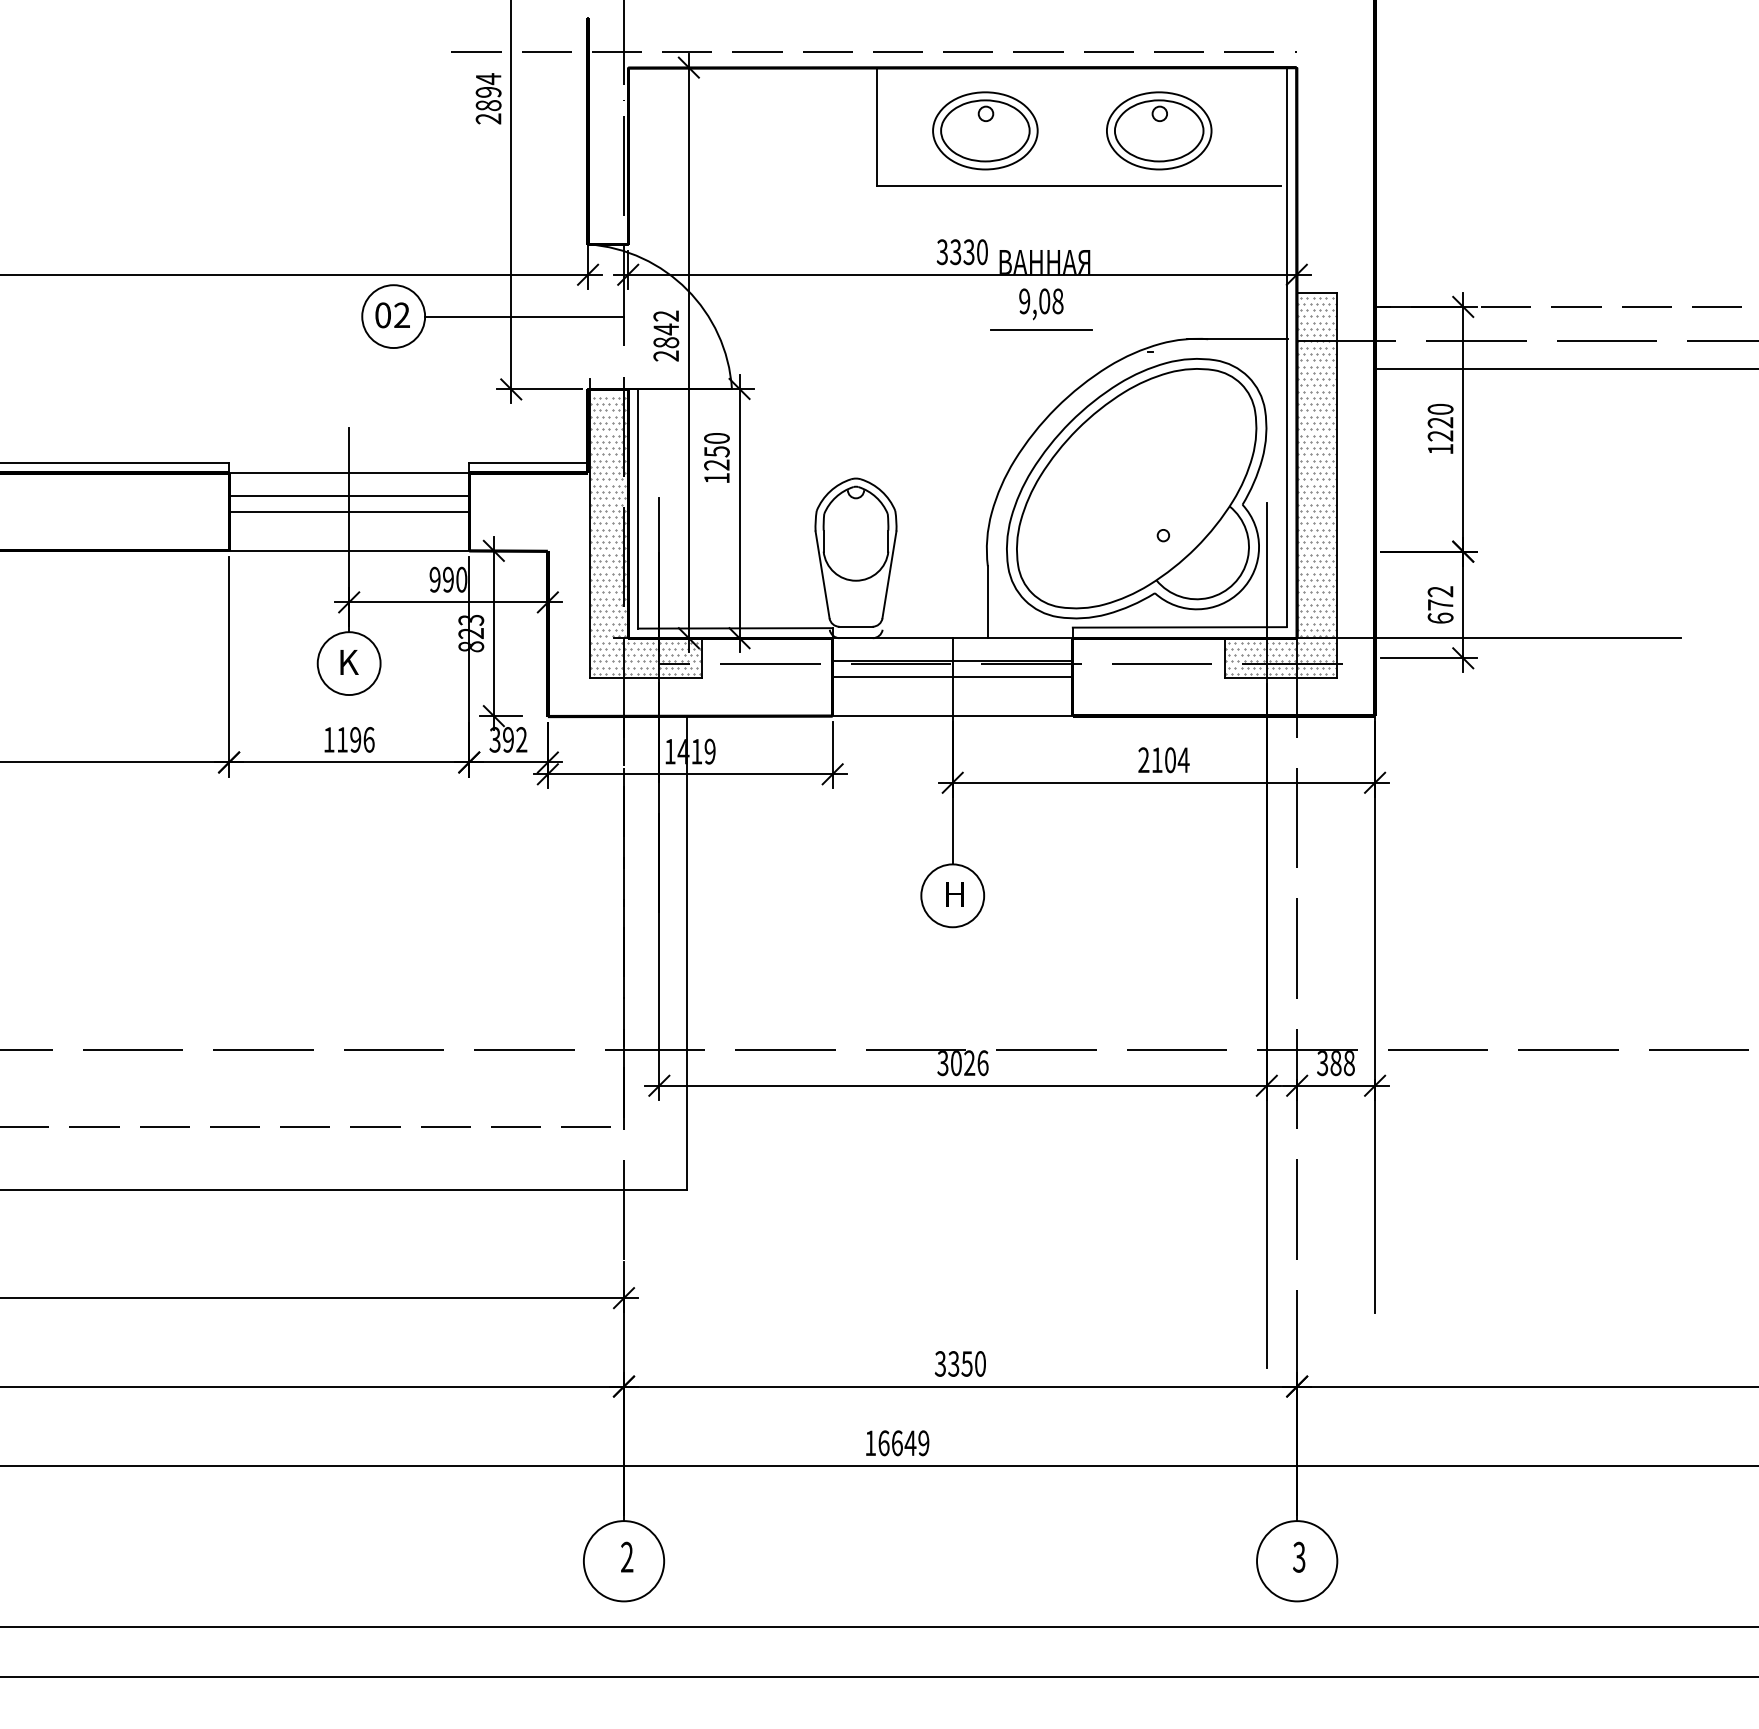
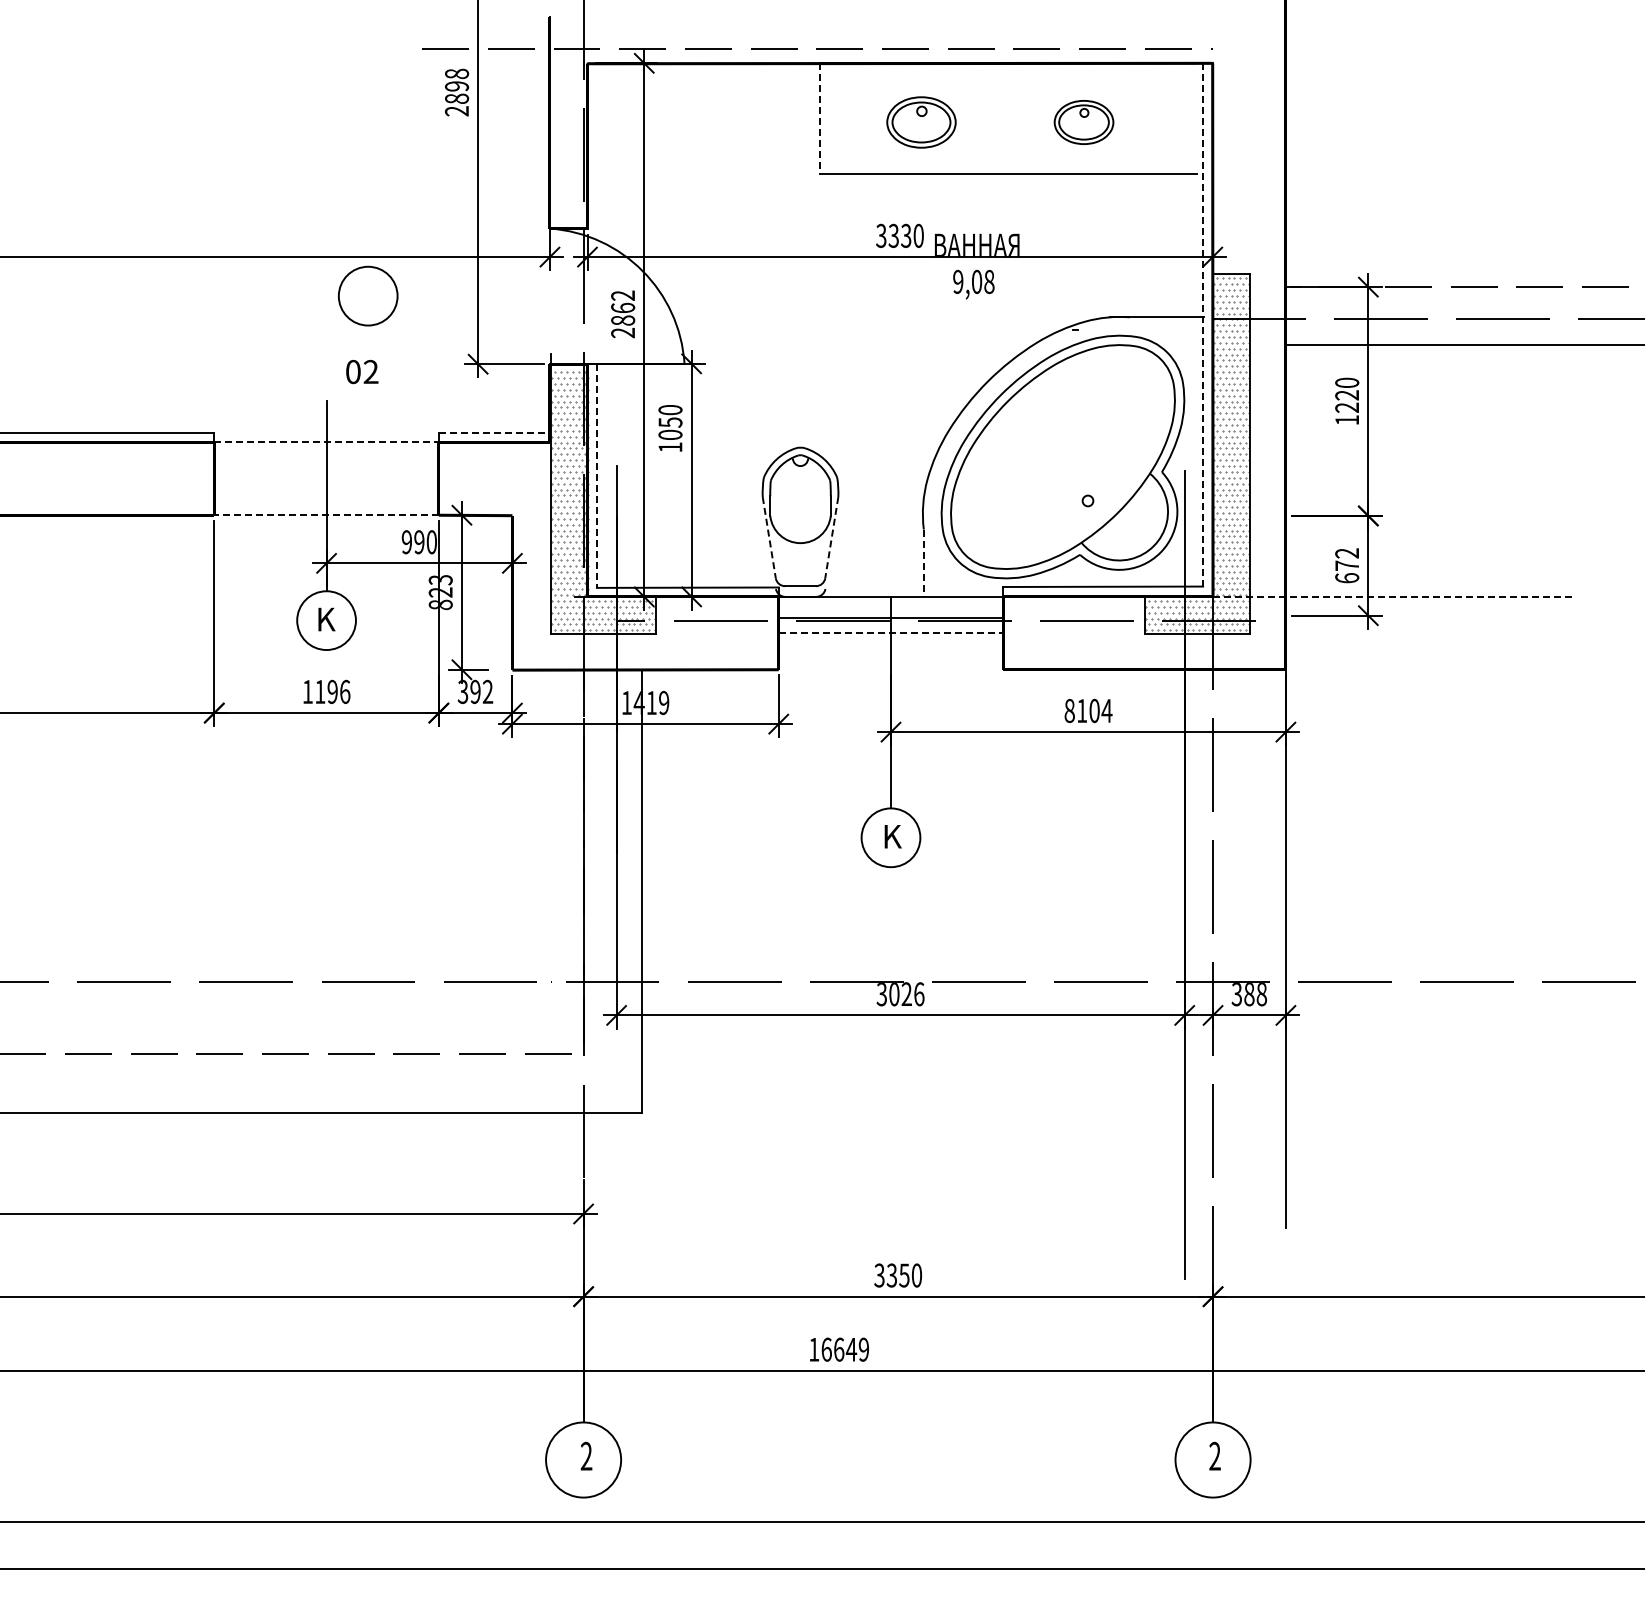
text: (489, 78) -> (457, 73), 2894 -> 2898
line: (877, 127) -> (820, 119), solid -> dashed
part: (985, 130) -> (921, 122), size x0.7
part: (1158, 130) -> (1083, 122), size x0.6
text: (392, 315) -> (362, 372), moved
line: (524, 316) -> (490, 296), removed
text: (666, 328) -> (623, 307), 2842 -> 2862
line: (1040, 329) -> (973, 308), removed
line: (1286, 346) -> (1203, 324), solid -> dashed
line: (528, 463) -> (494, 433), solid -> dashed
text: (716, 464) -> (670, 434), 1250 -> 1050
line: (350, 473) -> (327, 442), solid -> dashed
line: (349, 496) -> (326, 464), removed
line: (637, 509) -> (596, 476), solid -> dashed
line: (349, 512) -> (326, 479), removed
line: (349, 551) -> (326, 515), solid -> dashed
line: (822, 575) -> (769, 538), solid -> dashed
line: (889, 575) -> (831, 538), solid -> dashed
line: (987, 602) -> (923, 563), solid -> dashed
line: (1489, 637) -> (1392, 596), solid -> dashed
line: (953, 677) -> (891, 633), solid -> dashed
line: (952, 715) -> (890, 669), removed
text: (1143, 760) -> (1069, 711), 2104 -> 8104
text: (954, 894) -> (892, 836), H -> K
text: (1298, 1557) -> (1214, 1456), 3 -> 2

